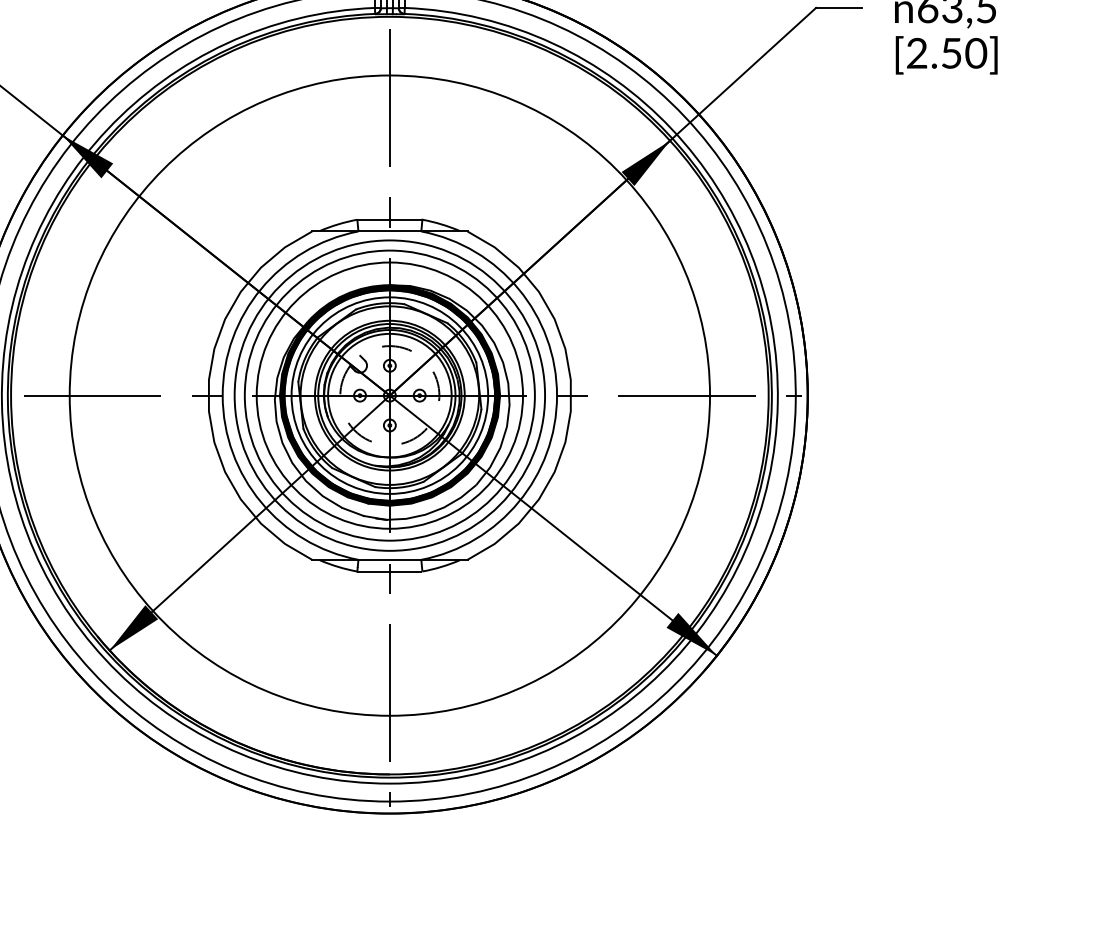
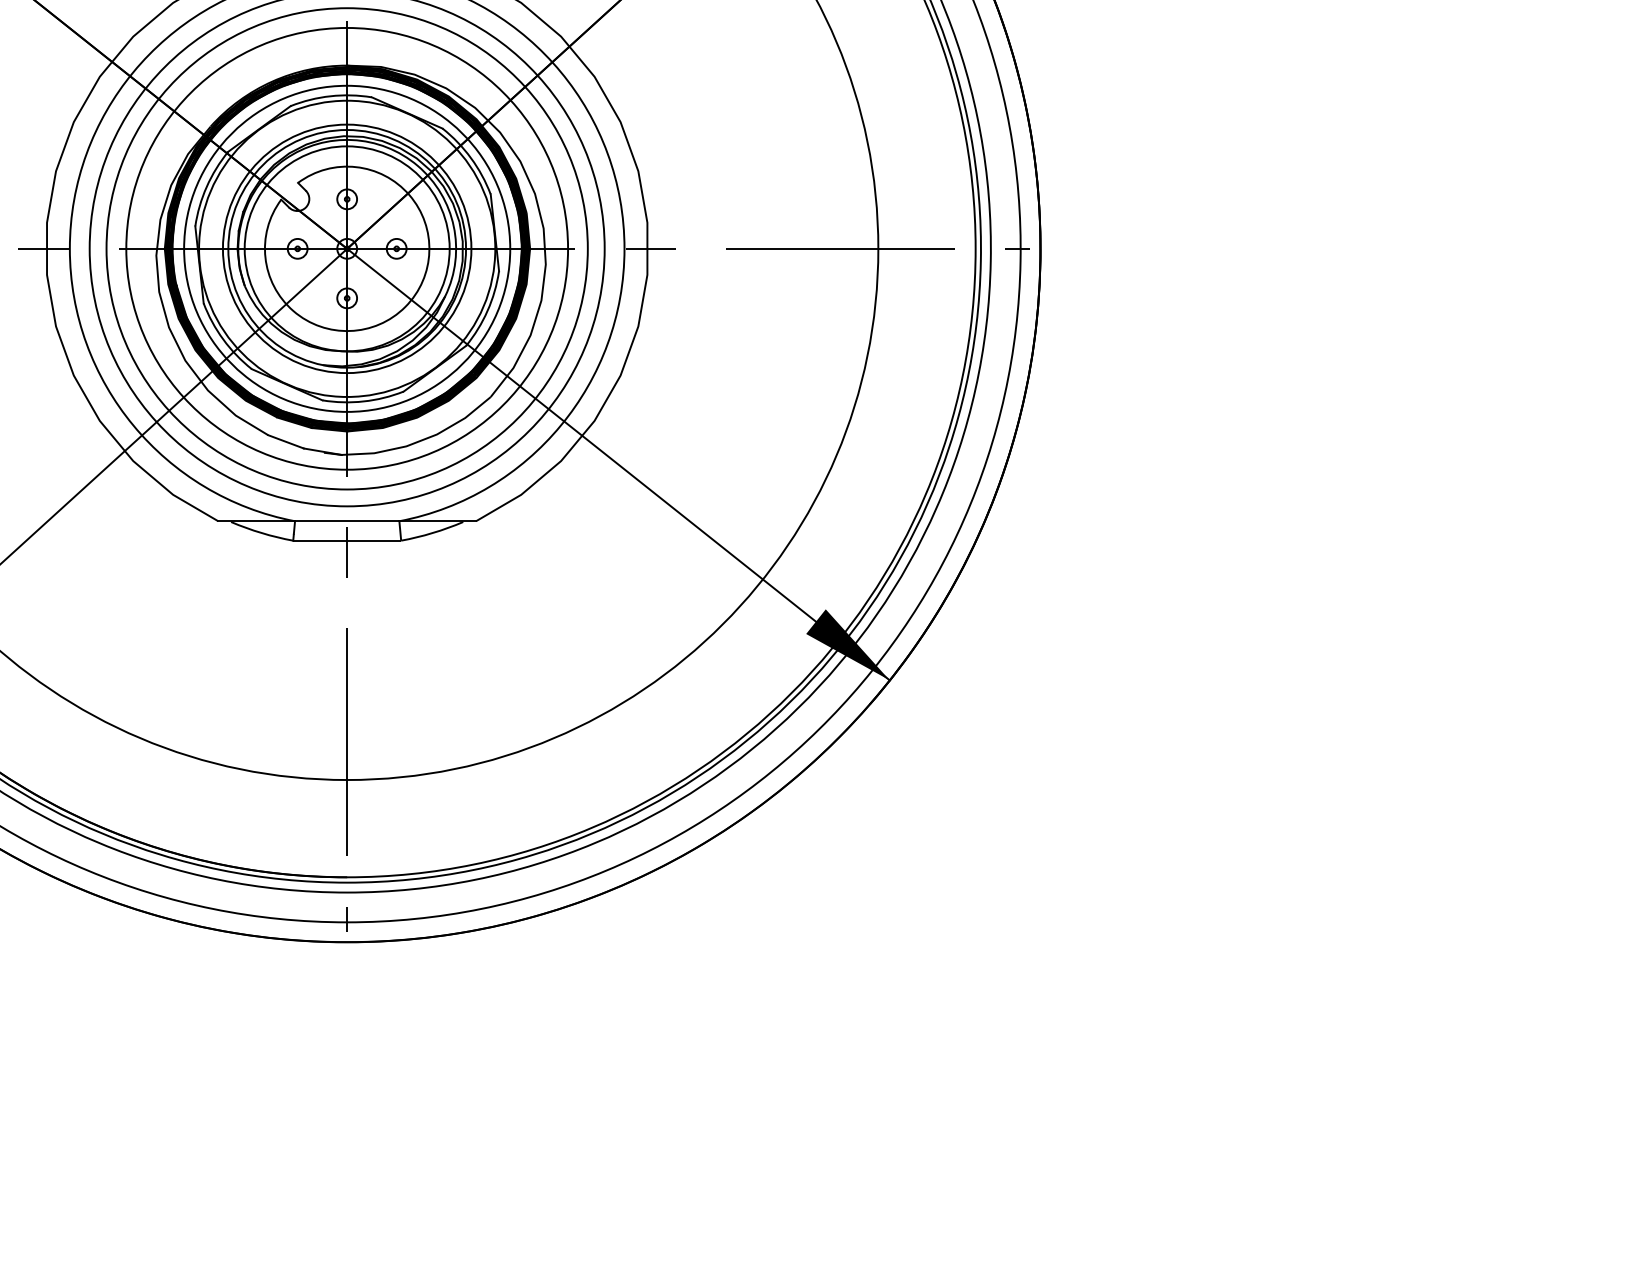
arc: (424, 430) -> (404, 306), dashed -> solid

